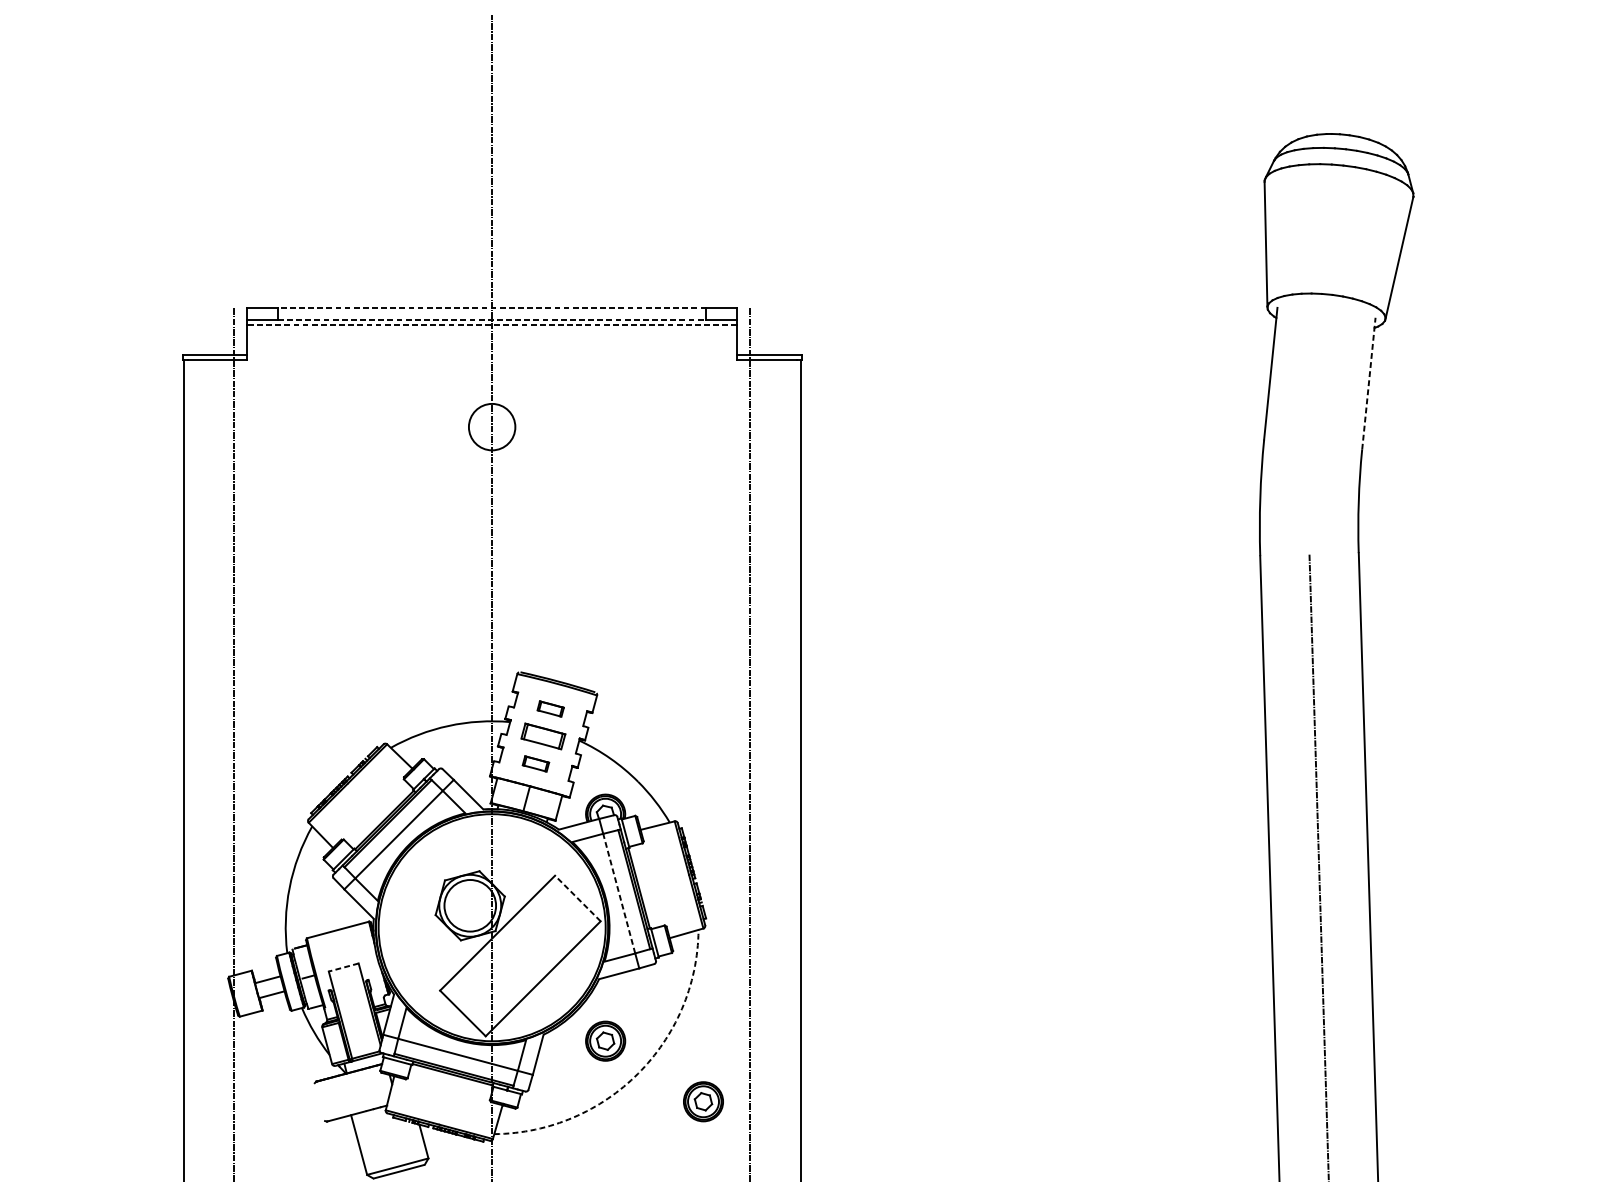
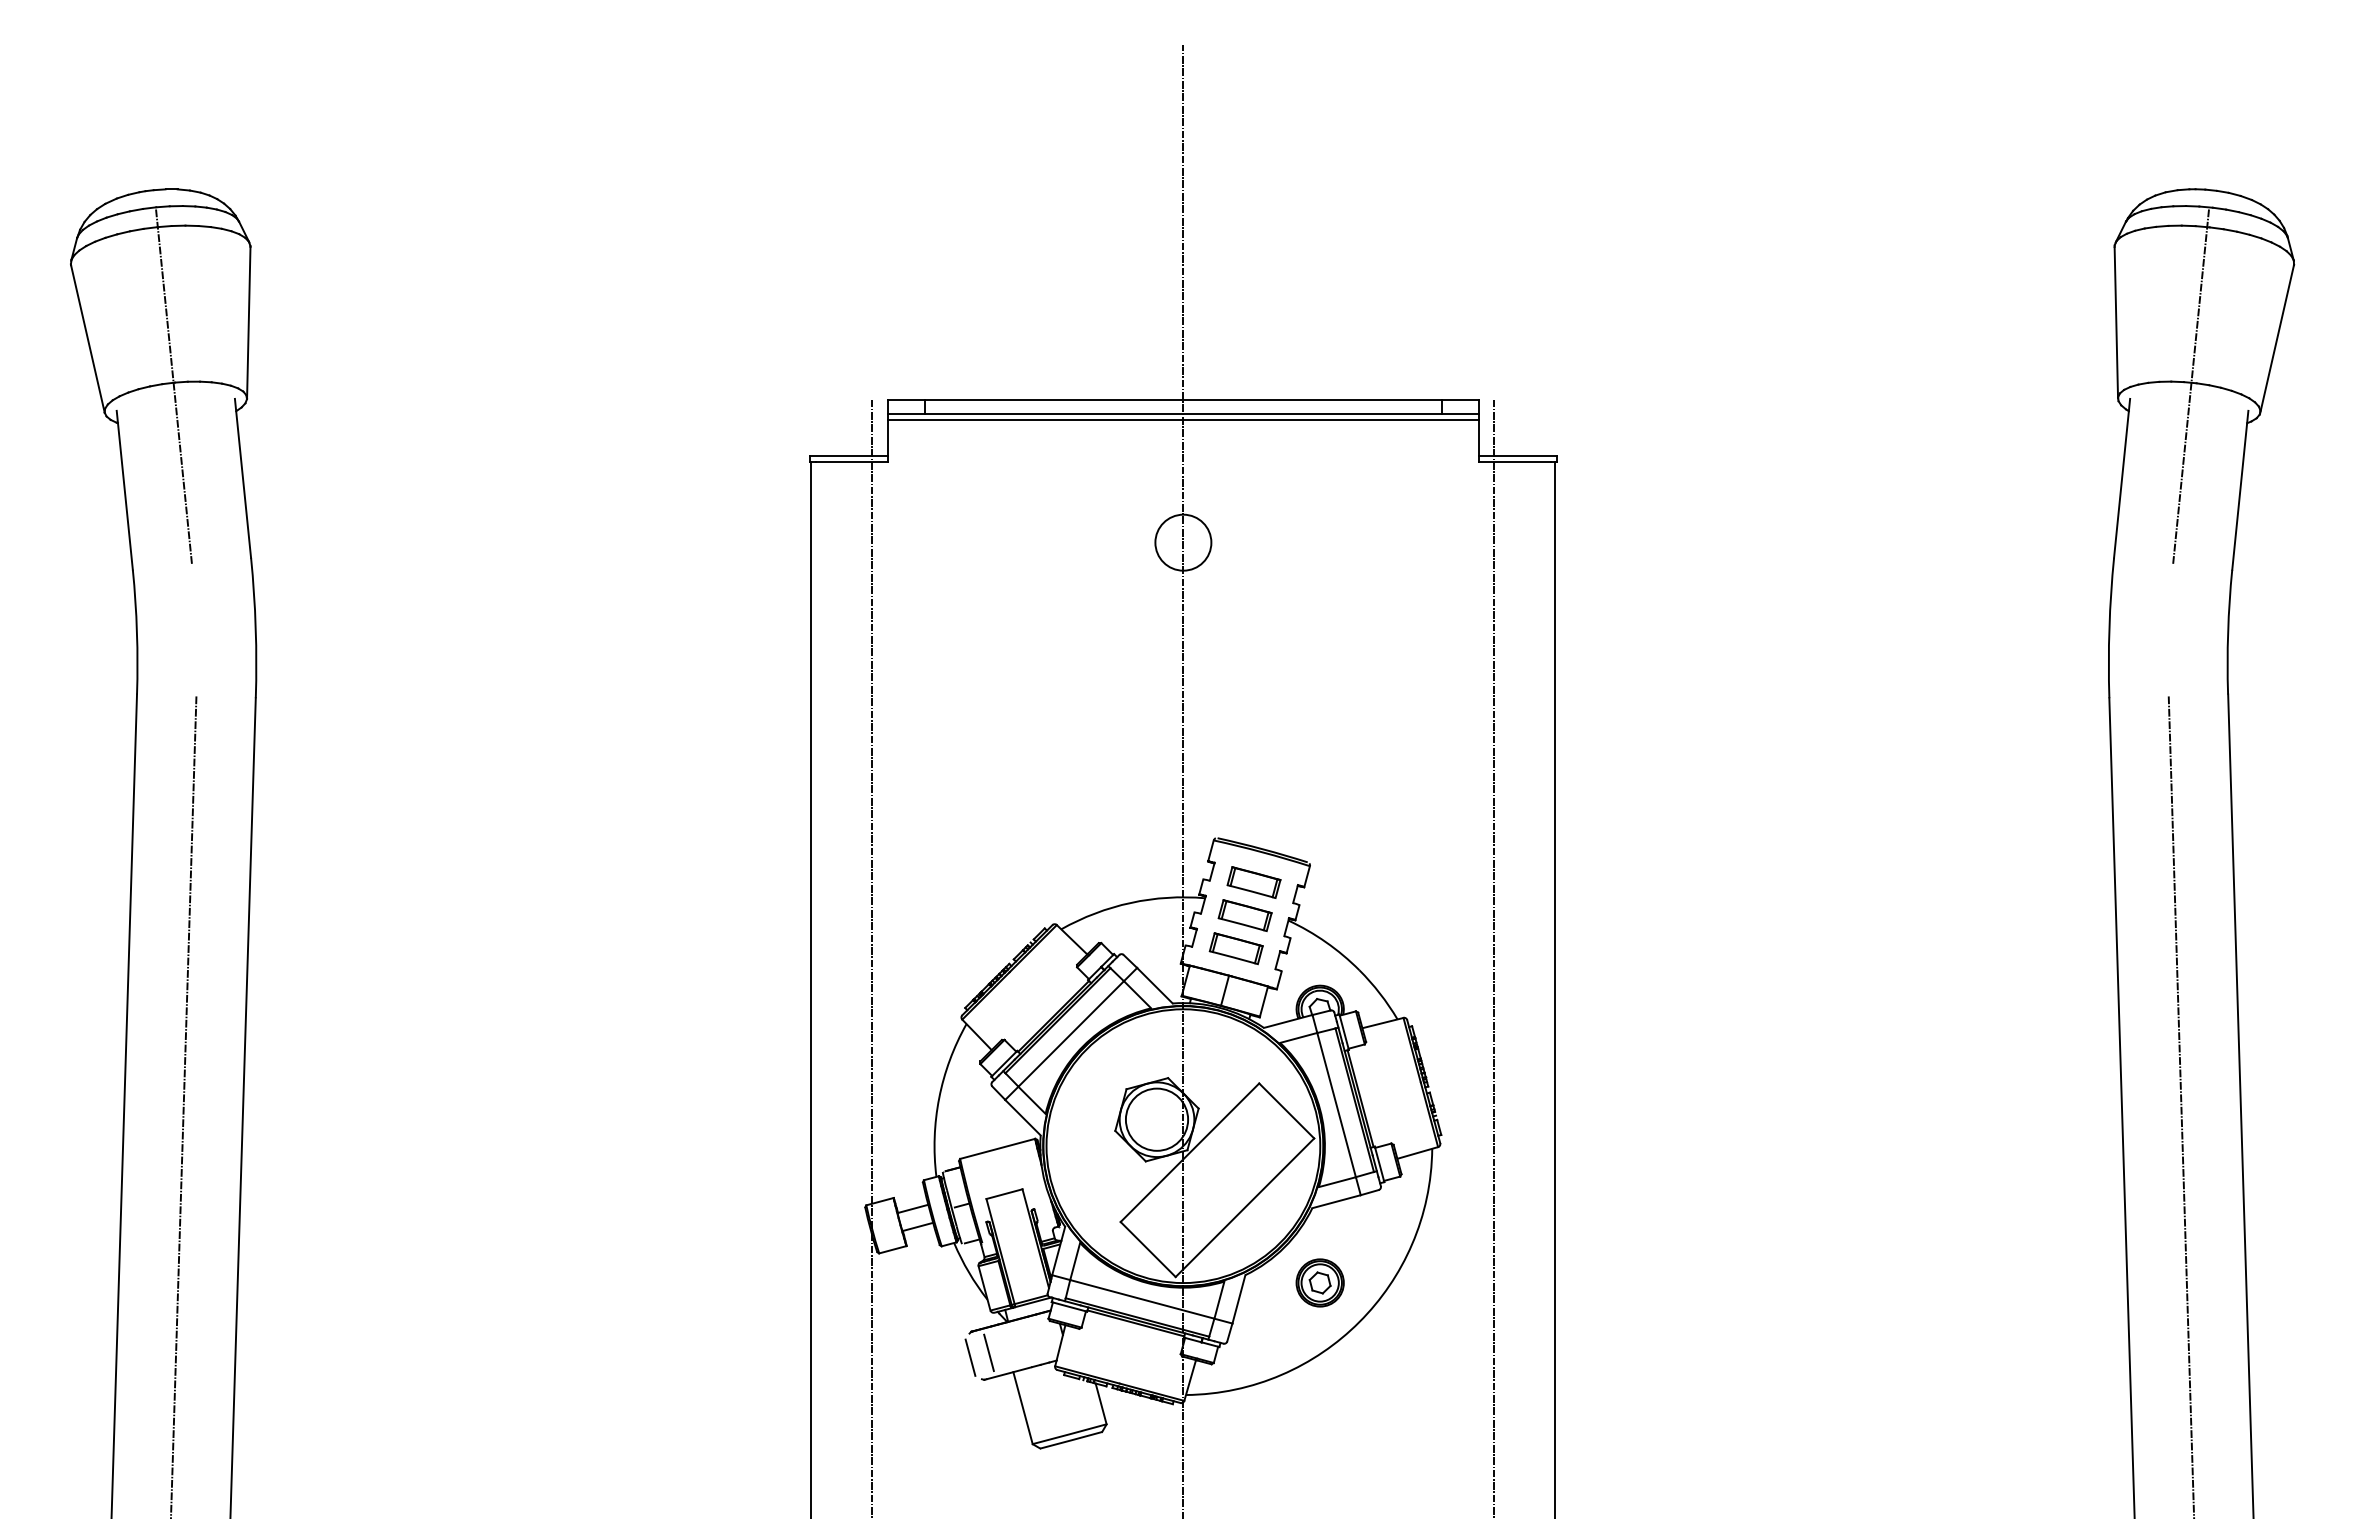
line: (1328, 296) -> (2191, 385), added
line: (491, 308) -> (1182, 399), dashed -> solid
line: (492, 319) -> (1183, 413), dashed -> solid
line: (492, 325) -> (1183, 420), dashed -> solid
line: (1369, 383) -> (2240, 490), dashed -> solid
part: (550, 709) -> (1253, 882), size x1.67
part: (535, 763) -> (1235, 948), size x1.67
line: (619, 893) -> (1336, 1105), dashed -> solid
line: (577, 898) -> (1286, 1110), dashed -> solid
line: (343, 967) -> (1004, 1194), dashed -> solid
arc: (638, 1073) -> (1359, 1322), dashed -> solid
line: (330, 1098) -> (988, 1352), added
part: (702, 1101) -> (1437, 1355), removed
line: (315, 1103) -> (970, 1357), added

